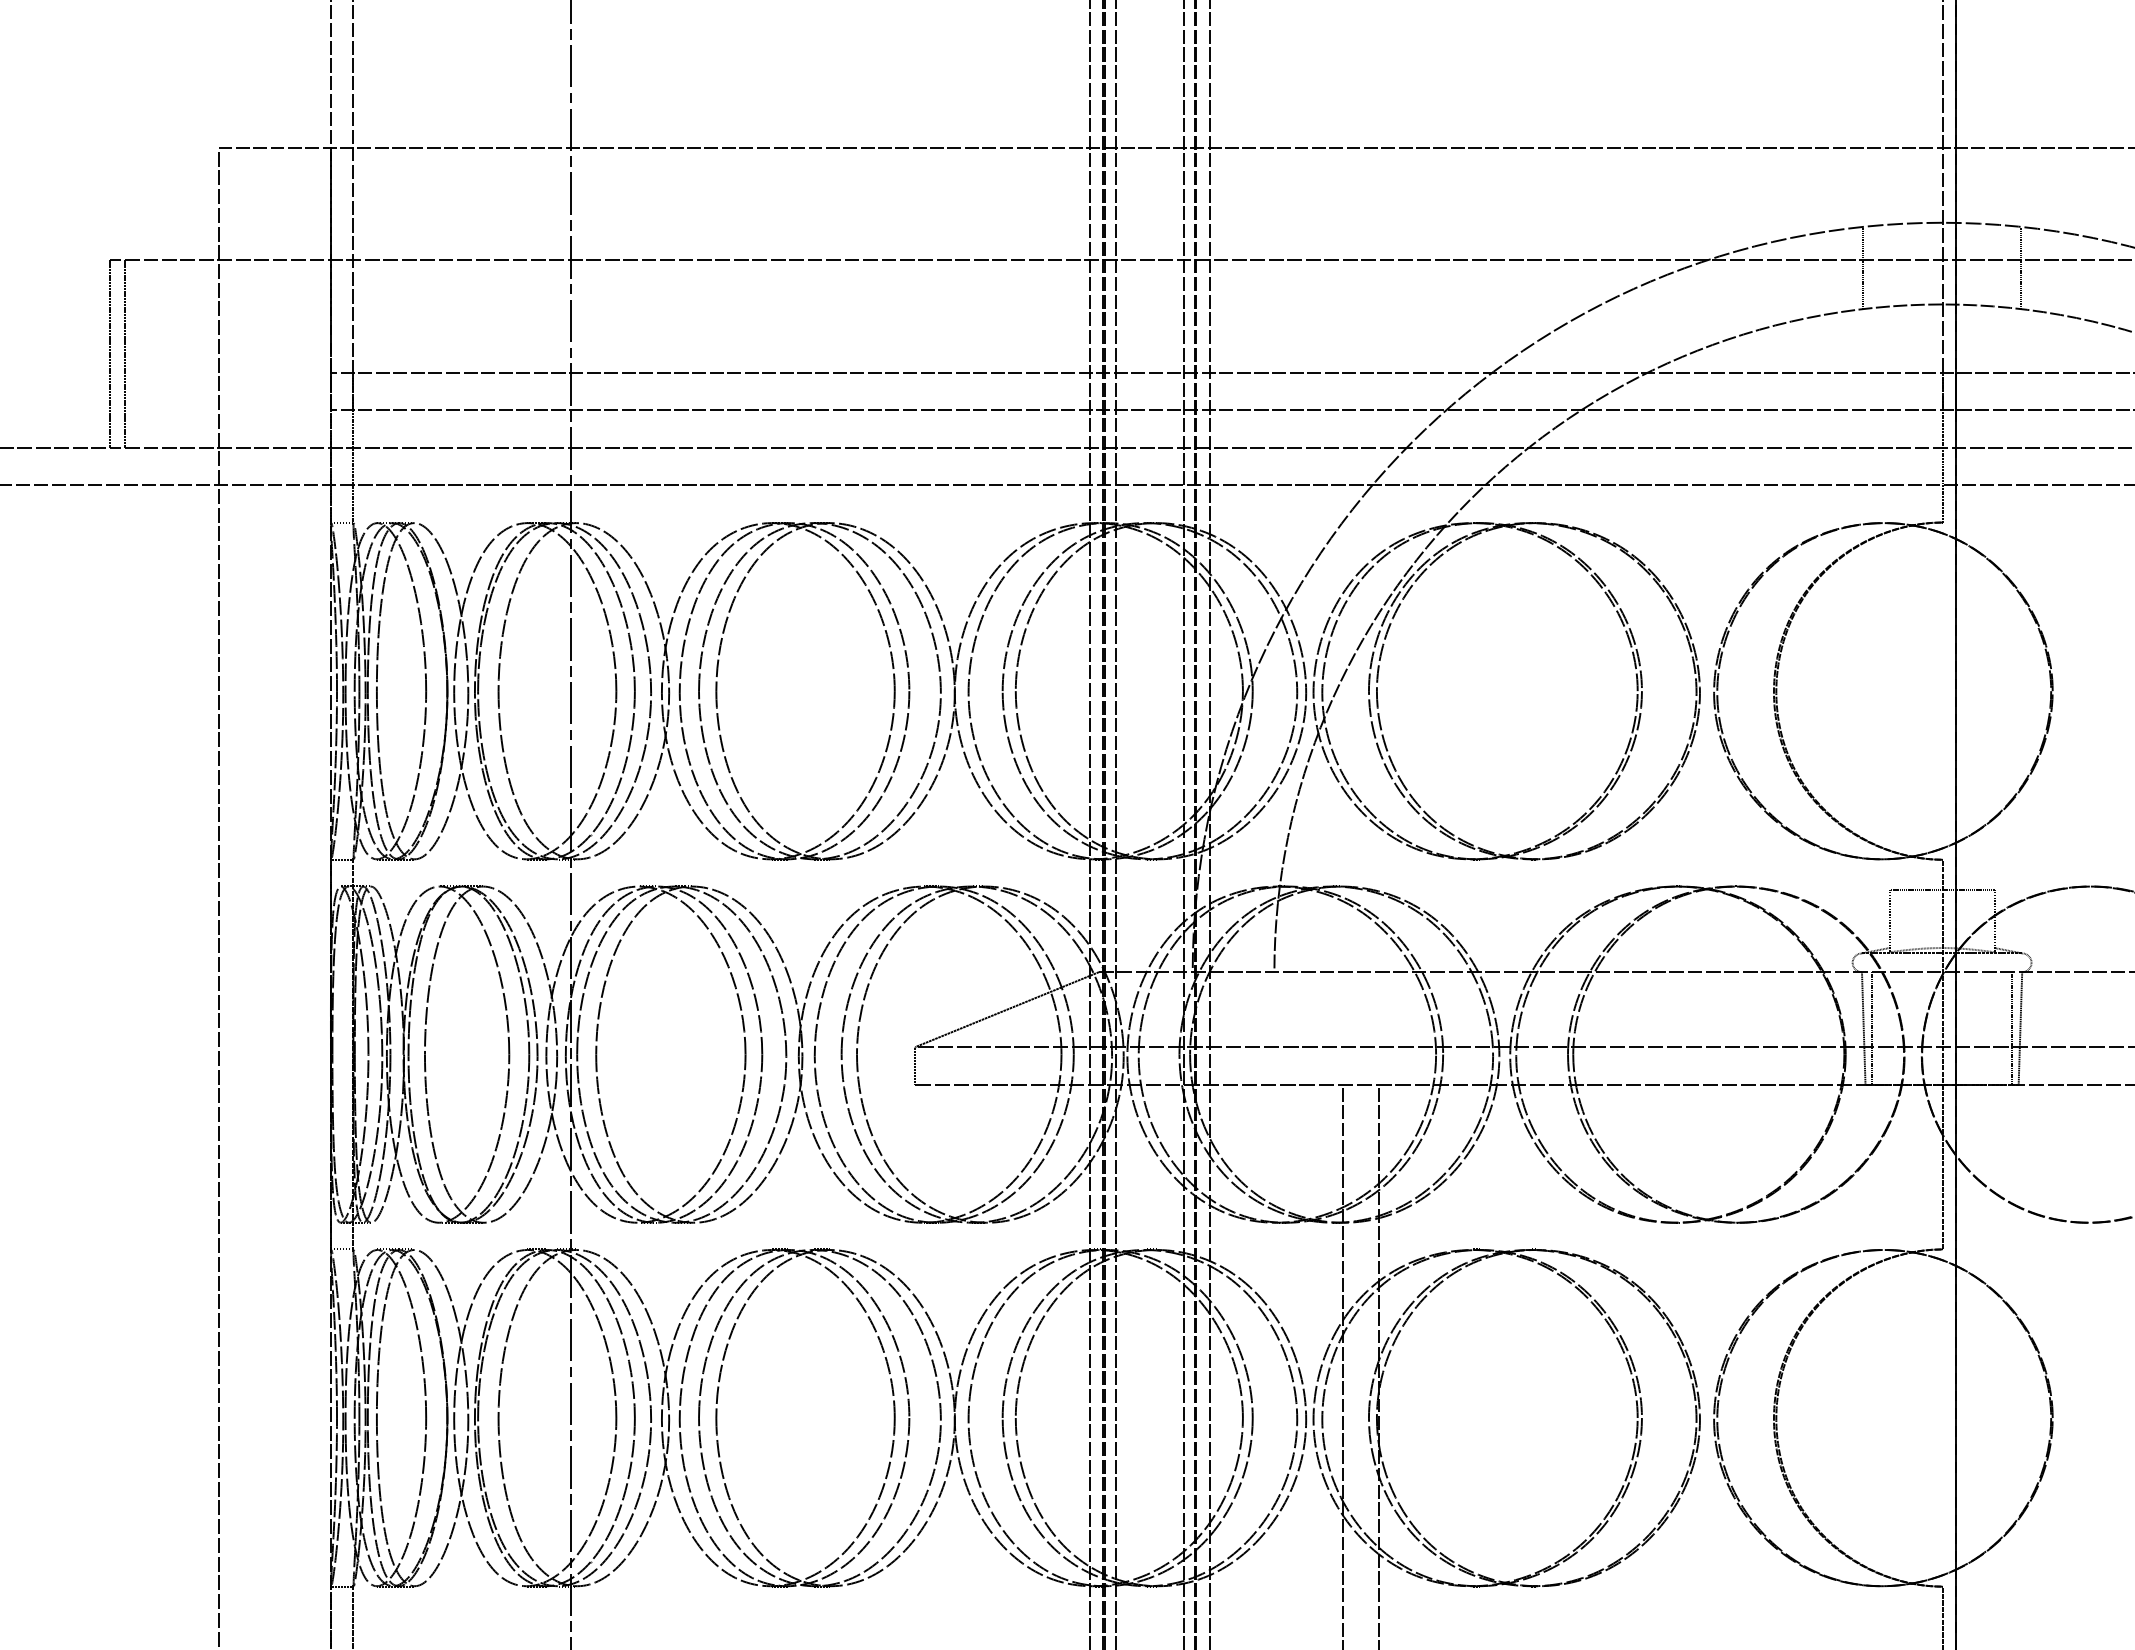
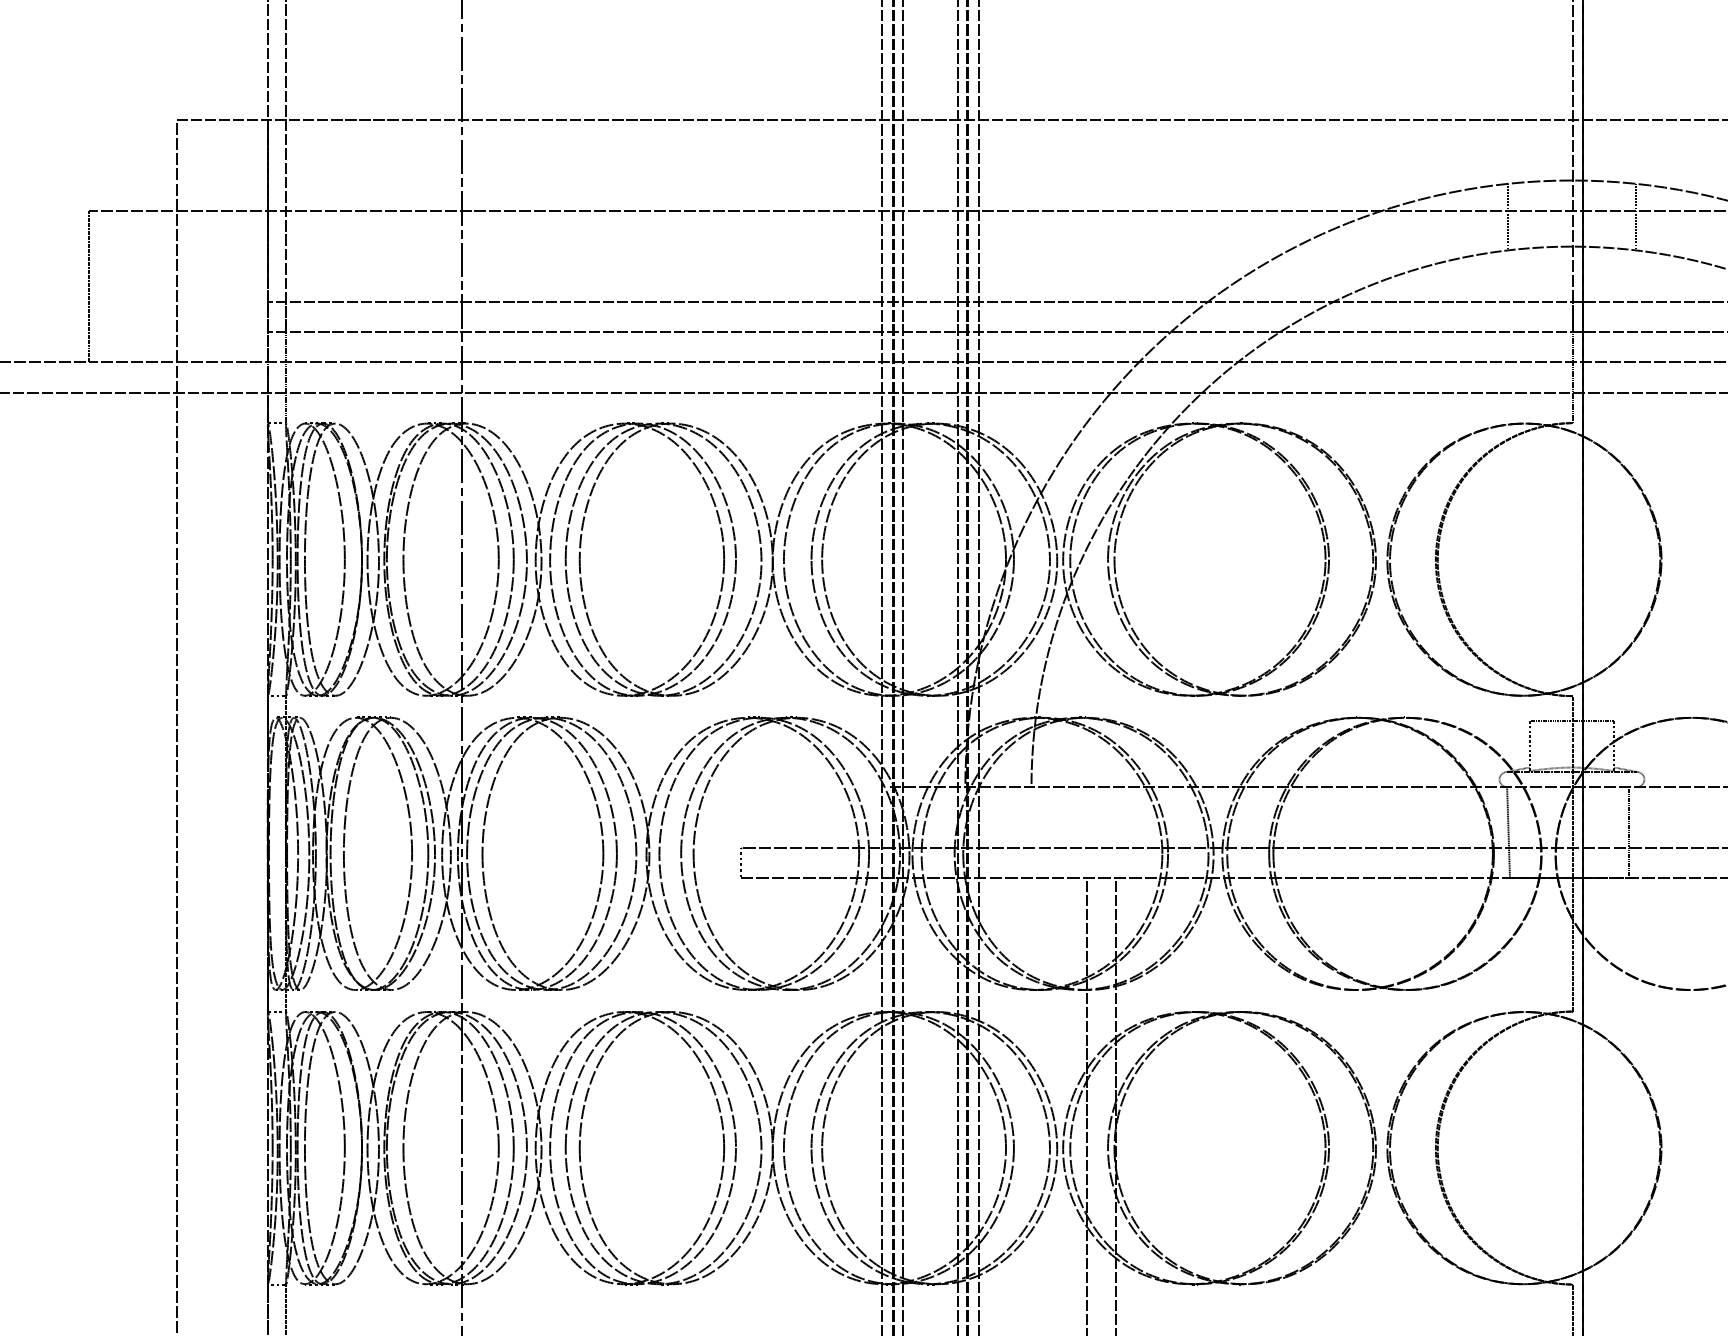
line: (124, 353) -> (100, 286), removed
line: (1007, 1009) -> (815, 817), removed
line: (1872, 1028) -> (1515, 832), removed
line: (2020, 1028) -> (1635, 832), removed

